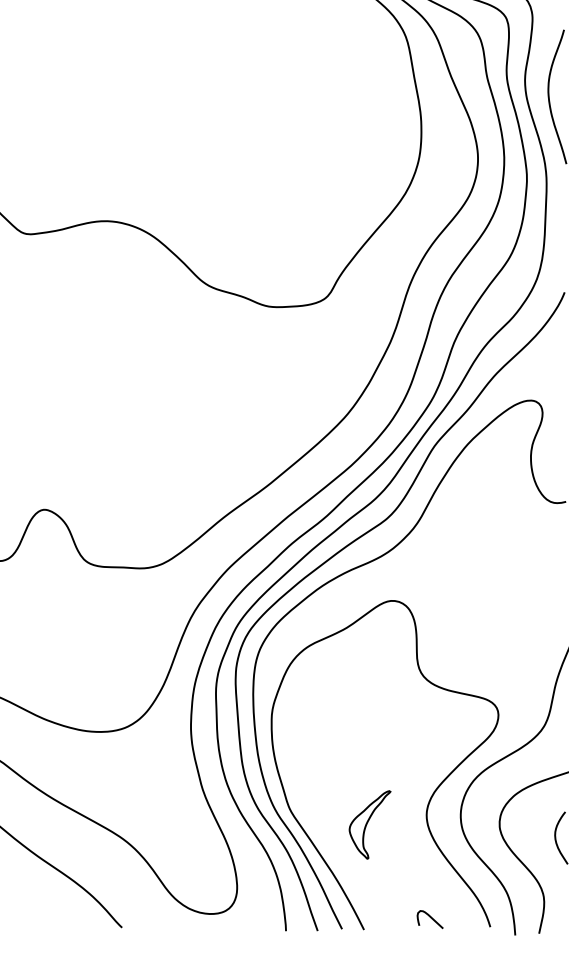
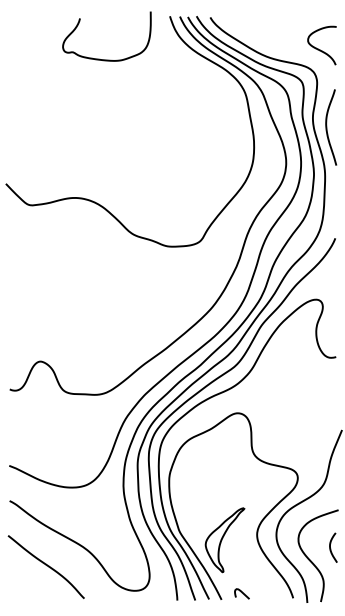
part: (369, 825) -> (224, 540), size x1.67
curve: (429, 918) -> (241, 593), moved

